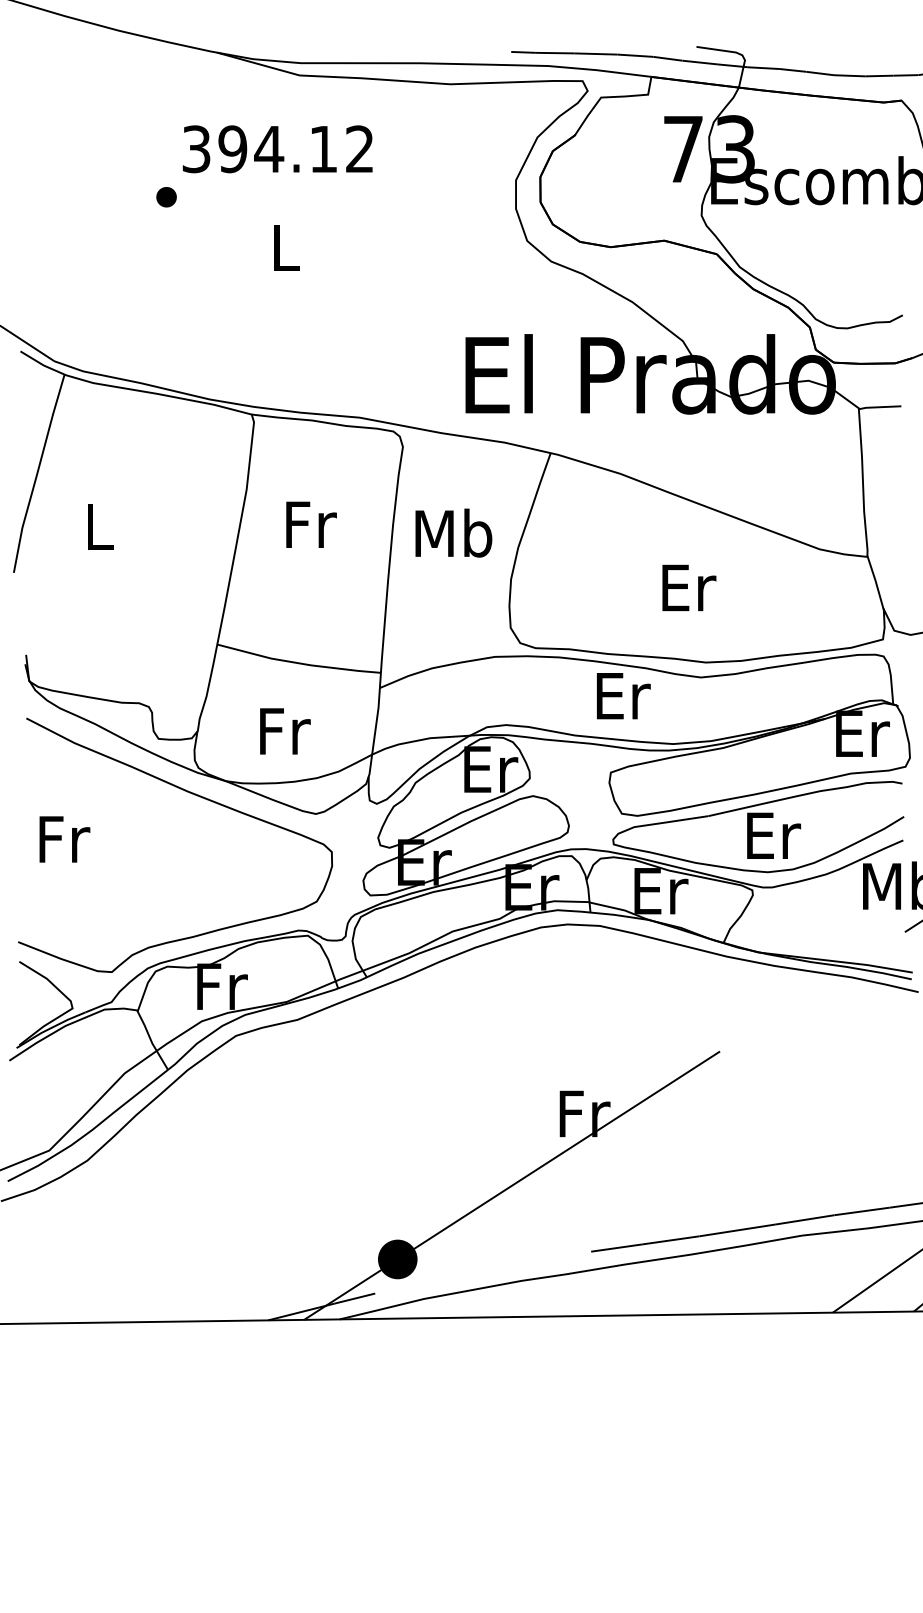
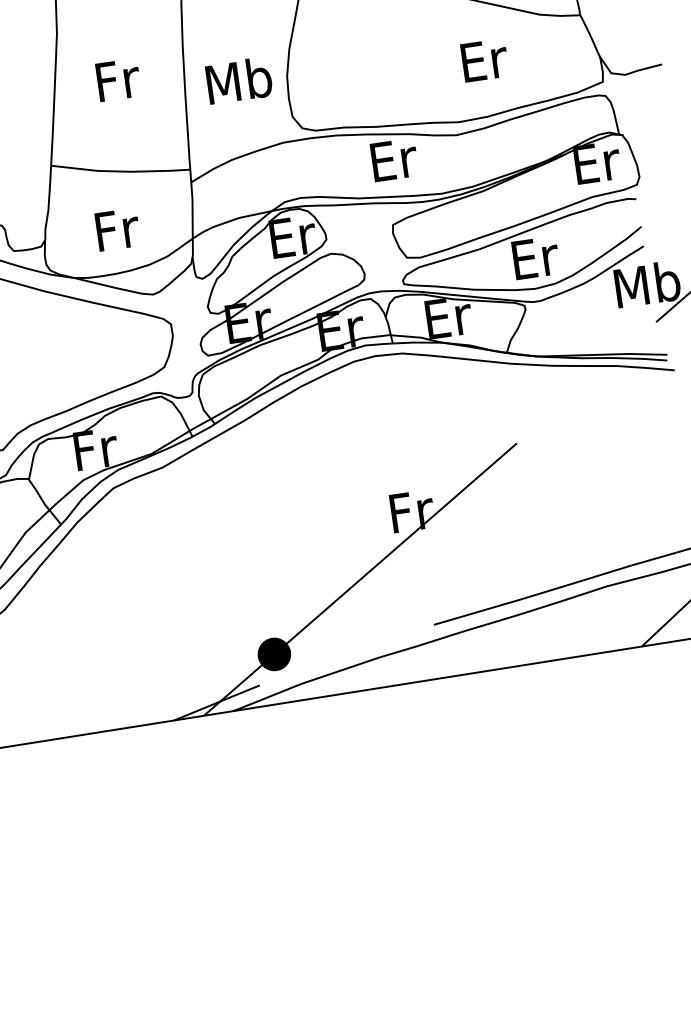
text: (311, 524) -> (118, 79), moved
text: (453, 532) -> (238, 80), moved
text: (689, 587) -> (484, 59), moved

